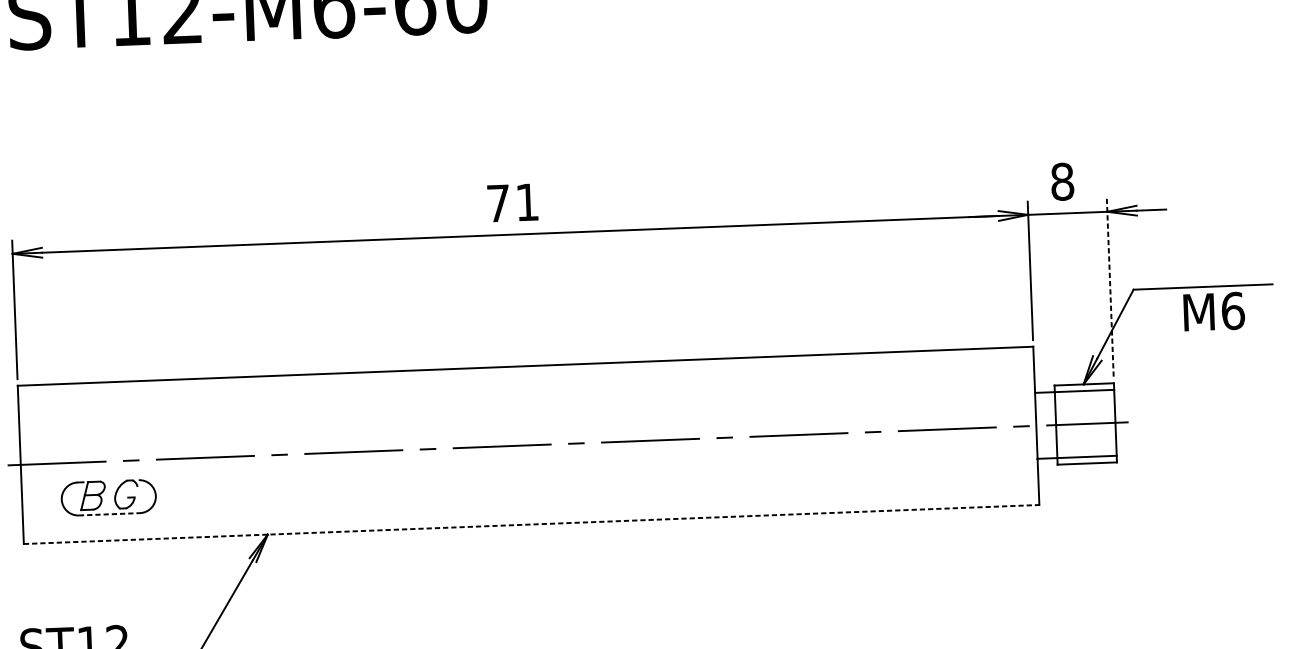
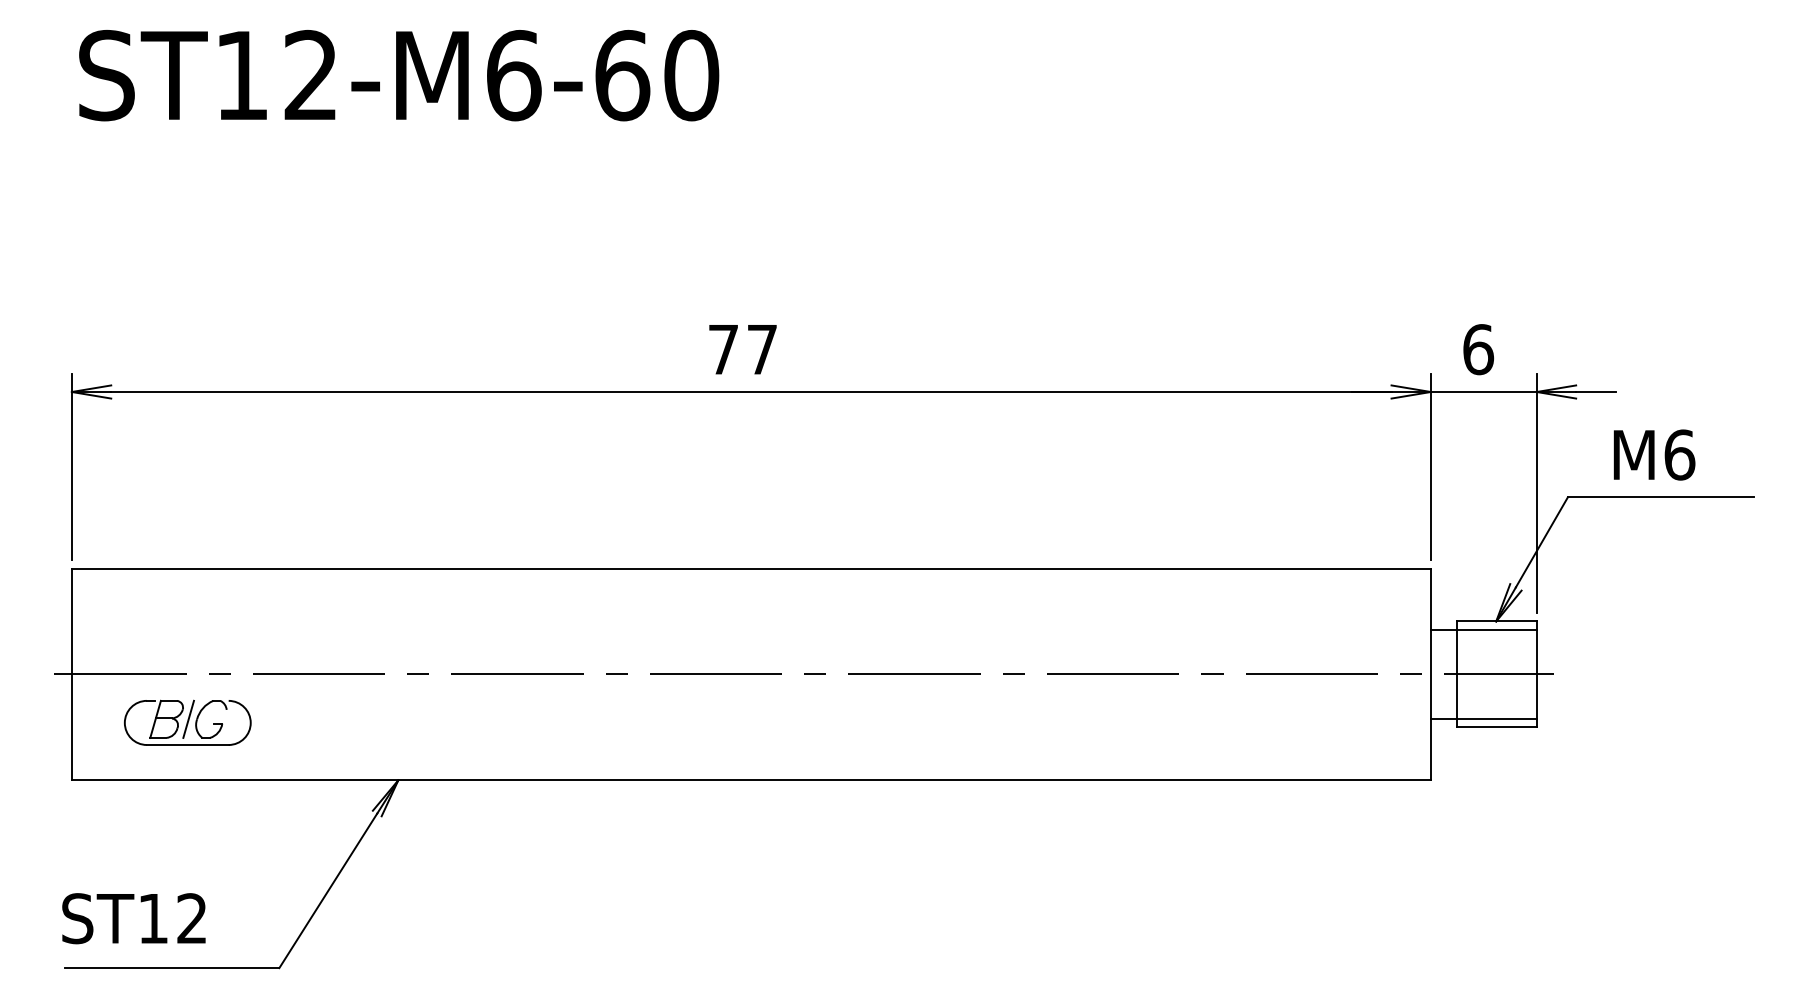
text: (1062, 181) -> (1478, 349), 8 -> 6
text: (527, 202) -> (762, 349), 71 -> 77
line: (1110, 286) -> (1536, 492), dashed -> solid
text: (1214, 311) -> (1654, 454), moved
line: (109, 494) -> (188, 718), added
line: (109, 513) -> (187, 744), dashed -> solid
line: (531, 524) -> (751, 780), dashed -> solid

